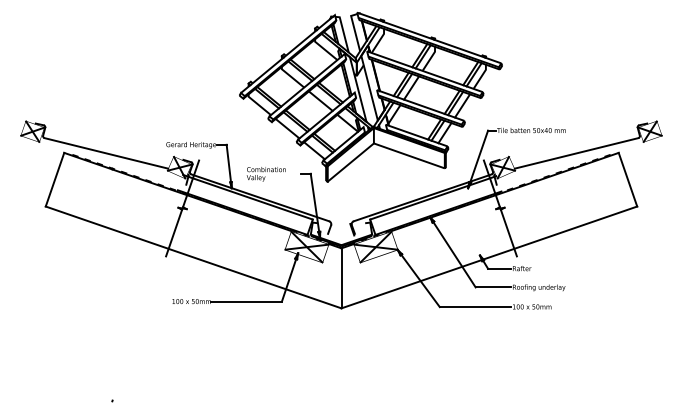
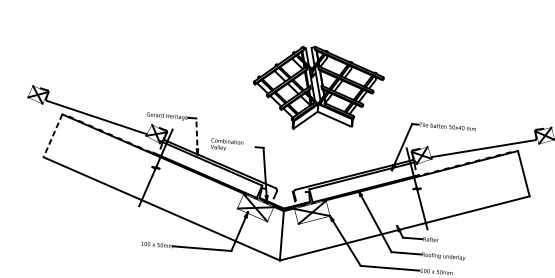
part: (370, 96) -> (317, 88), size x0.6
line: (229, 166) -> (197, 136), solid -> dashed
line: (54, 180) -> (52, 136), solid -> dashed

